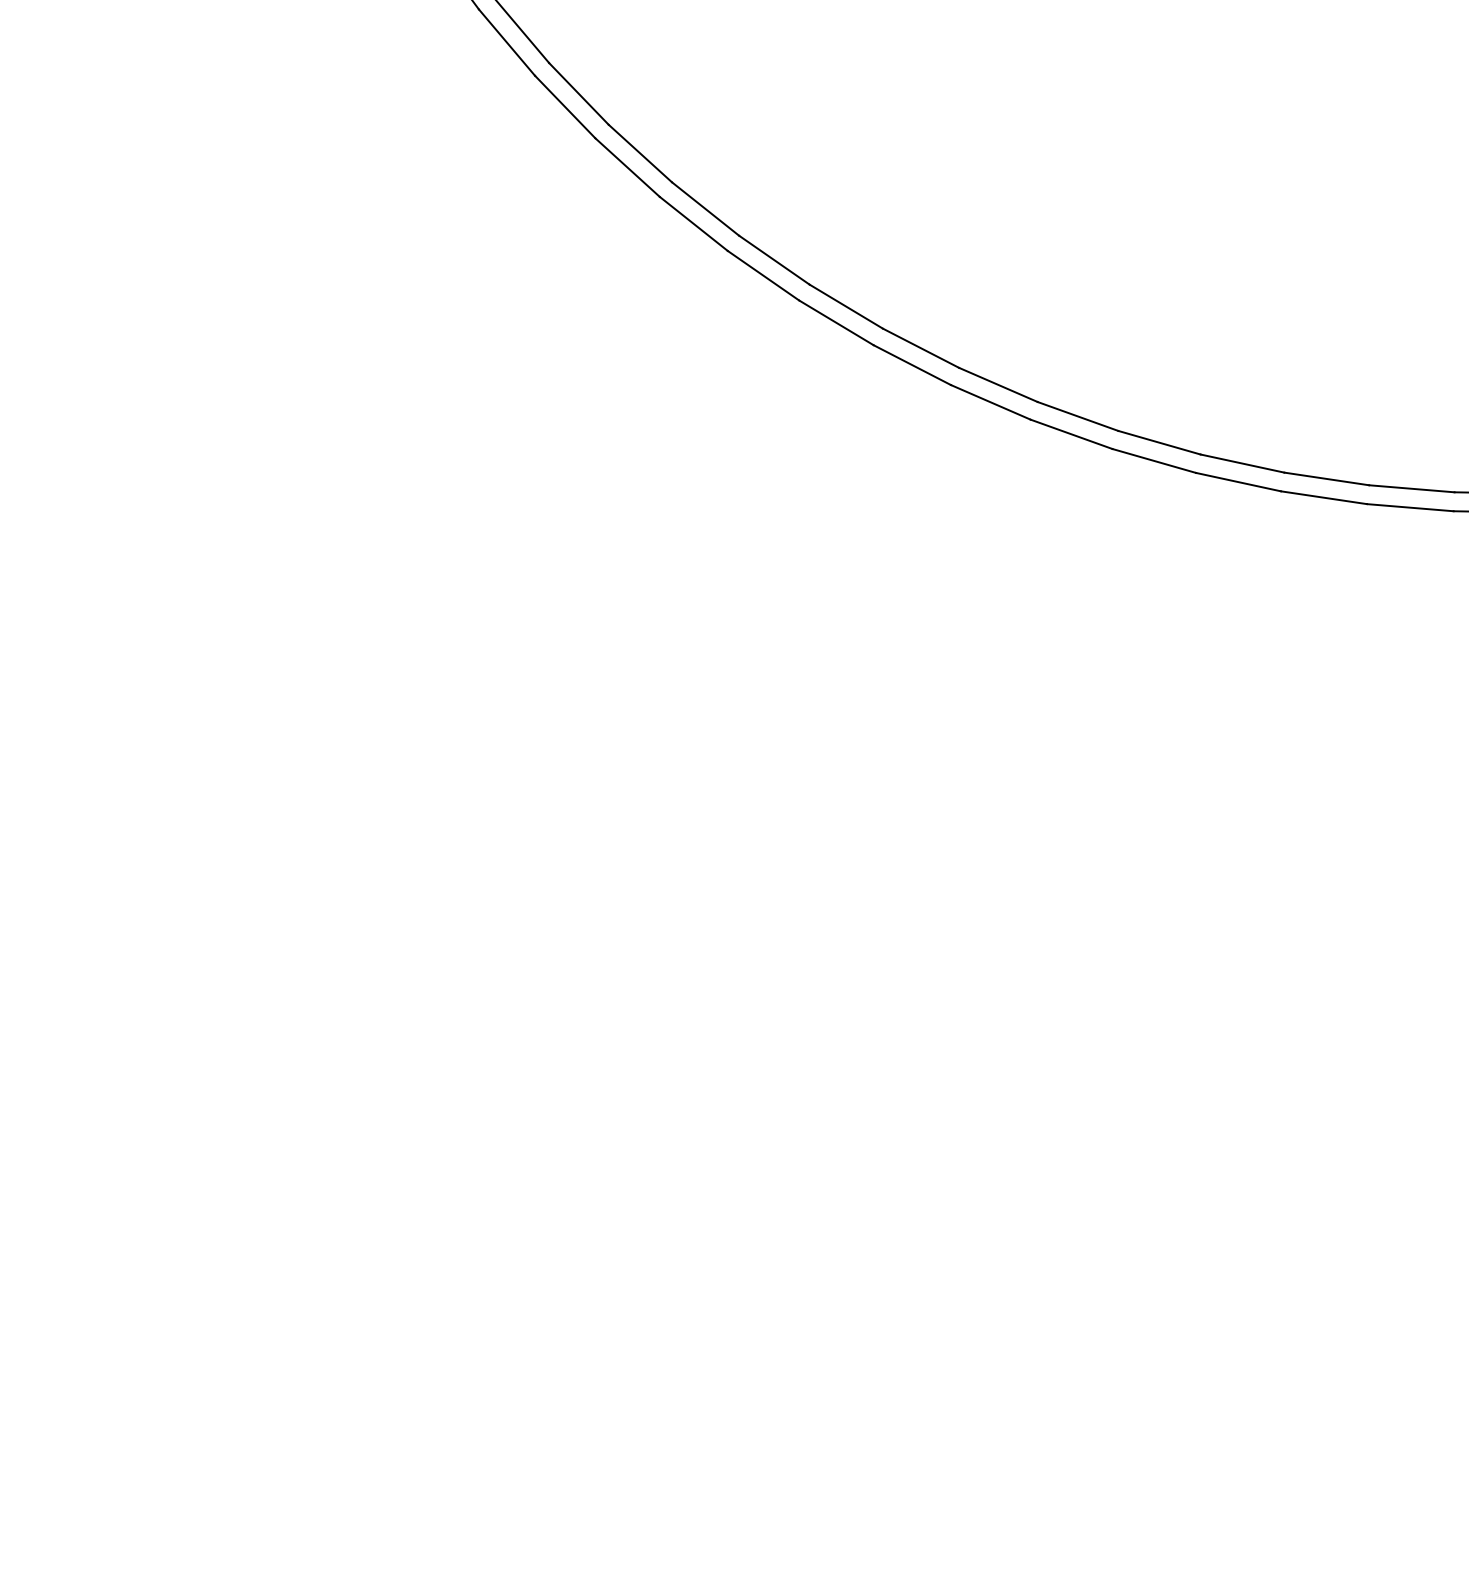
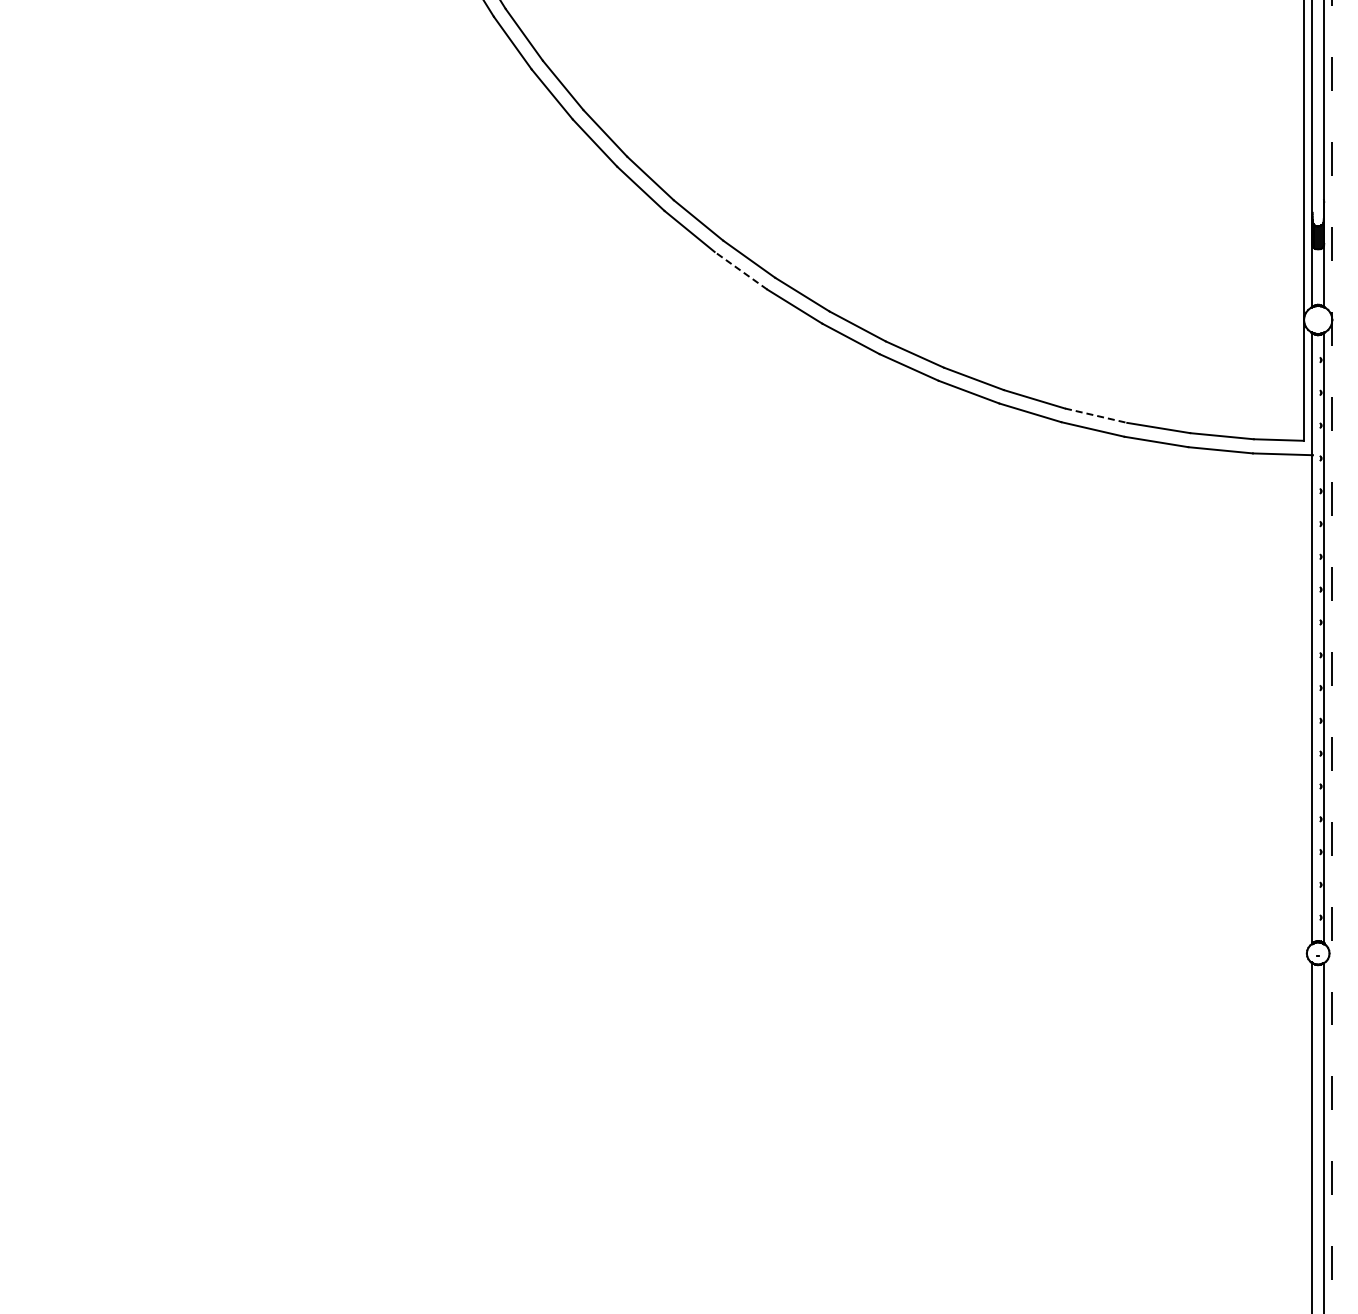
line: (911, 364) -> (740, 270), solid -> dashed
line: (1412, 488) -> (1096, 415), solid -> dashed

